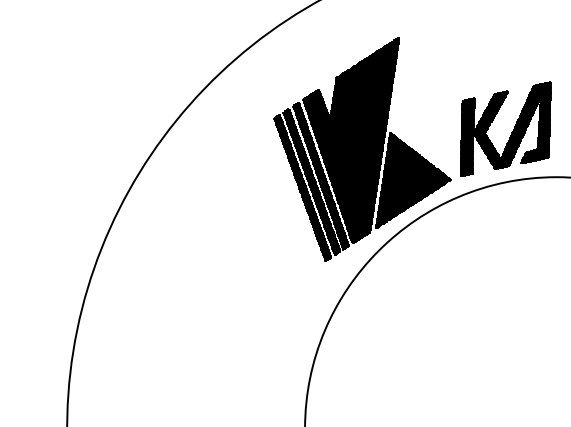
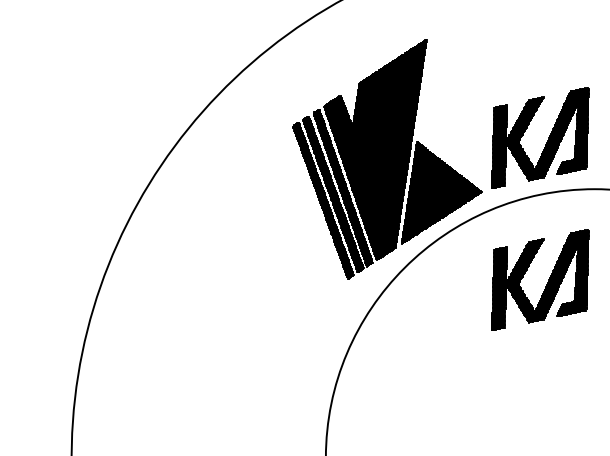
part: (512, 264) -> (547, 282), added

